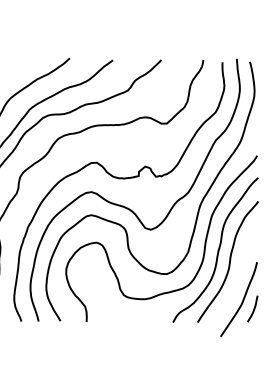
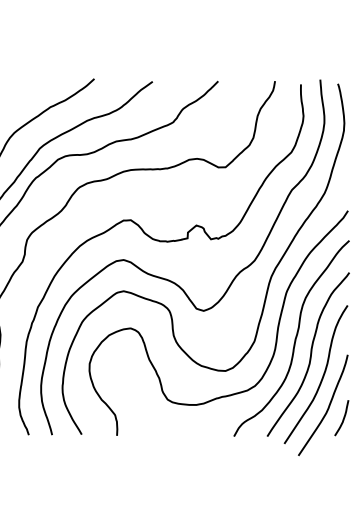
curve: (238, 276) -> (322, 374), added

